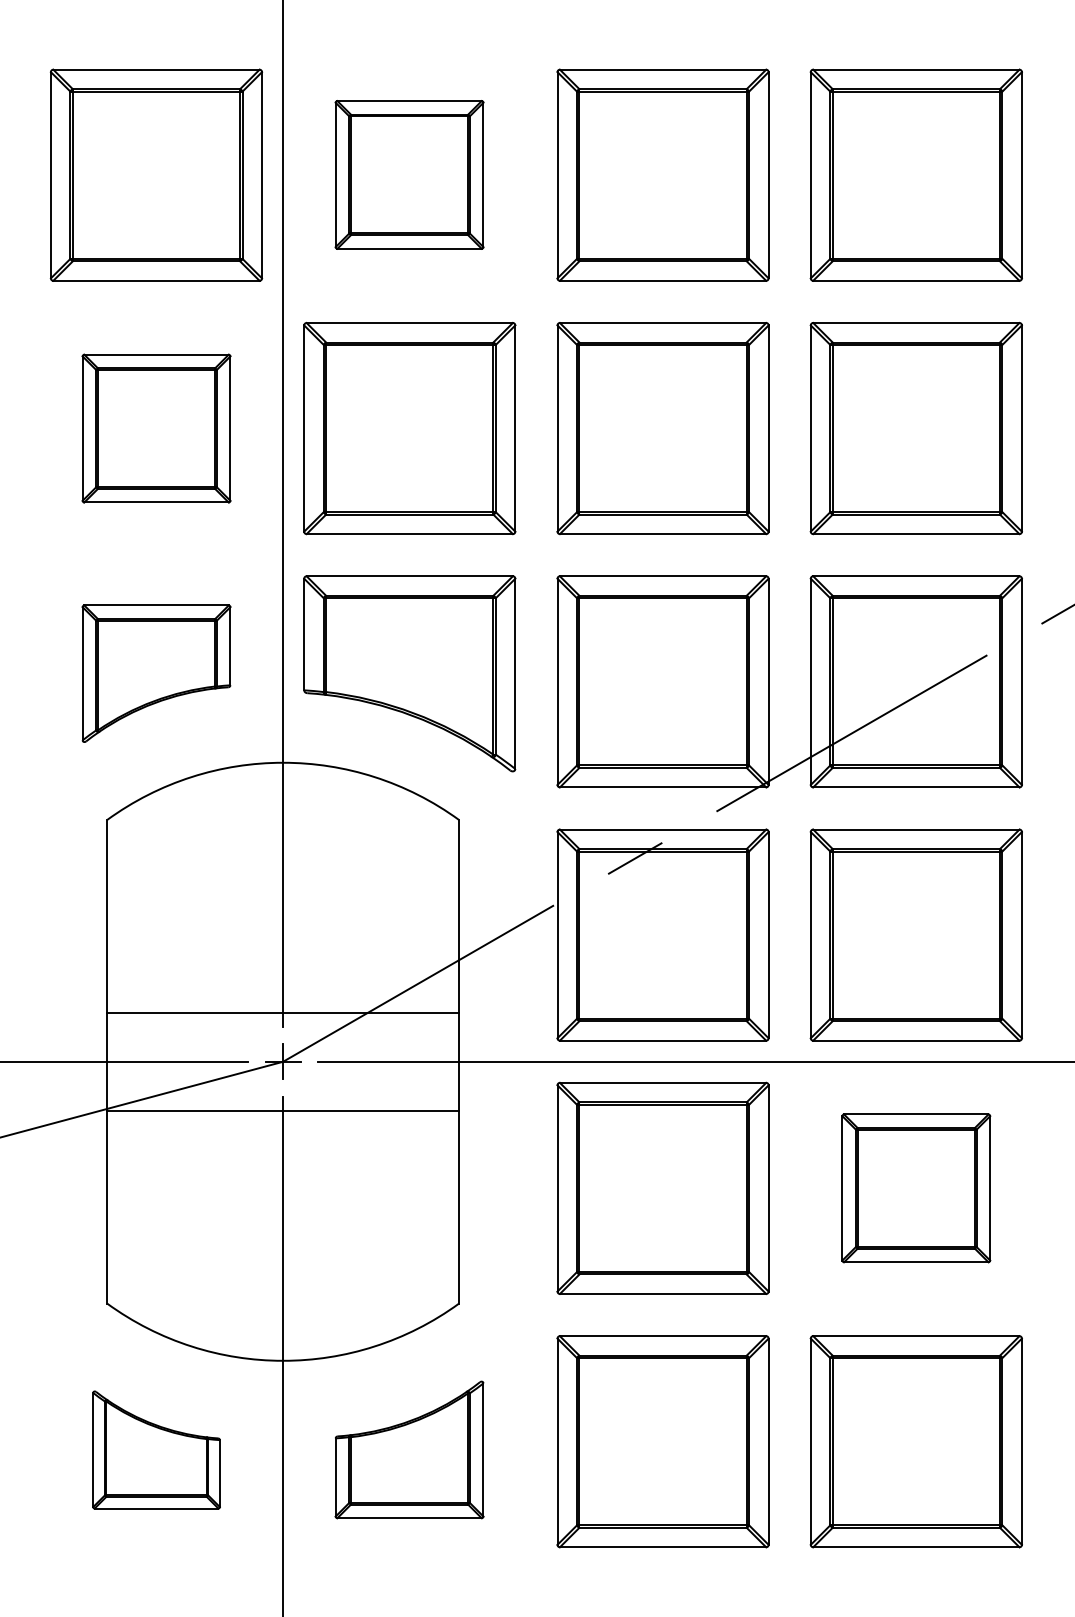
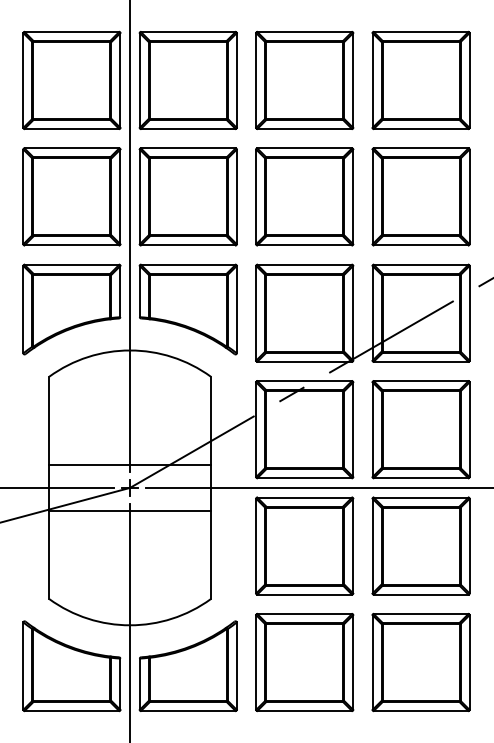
part: (408, 173) -> (187, 79), size x1.43
part: (155, 427) -> (71, 196), size x1.43
part: (155, 673) -> (71, 309), size x1.43
part: (915, 1187) -> (420, 545), size x1.43
part: (155, 1450) -> (71, 666), size x1.67
part: (408, 1450) -> (187, 666), size x1.43

